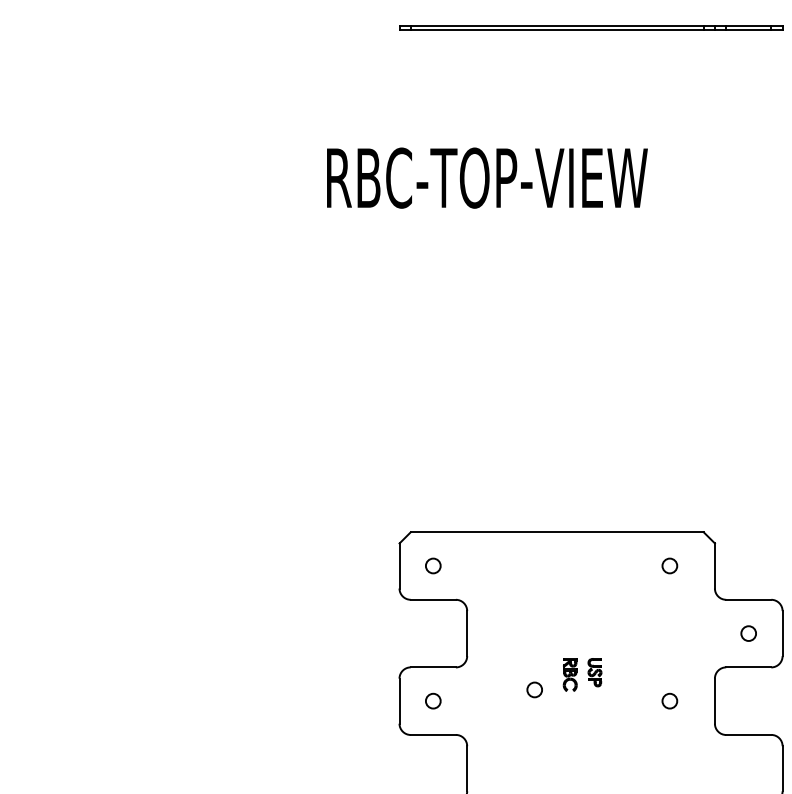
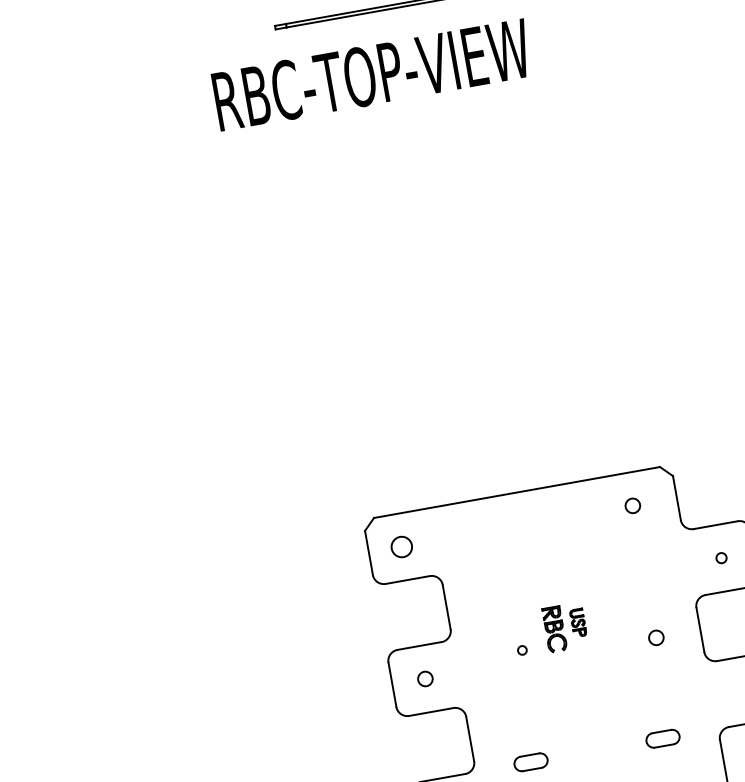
text: (487, 177) -> (372, 74), moved
circle: (433, 565) -> (402, 546), size x1.4
circle: (748, 633) -> (721, 558), size x0.7
part: (569, 674) -> (553, 629), size x1.4
circle: (534, 689) -> (522, 650), size x0.6

